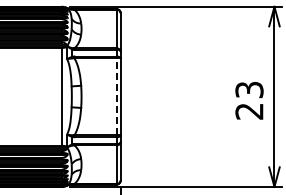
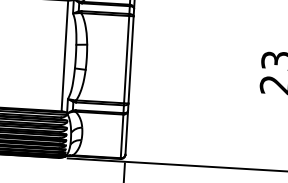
line: (116, 96) -> (126, 59), dashed -> solid

